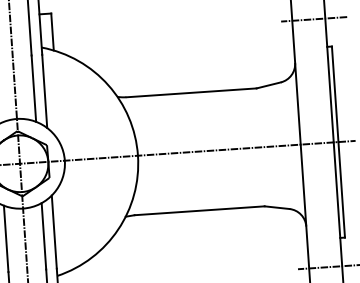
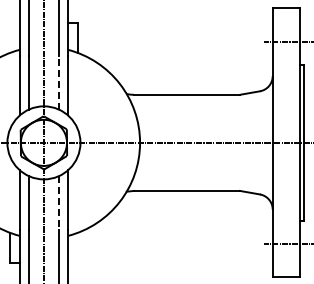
line: (34, 88) -> (59, 82), solid -> dashed
line: (44, 236) -> (59, 203), solid -> dashed

